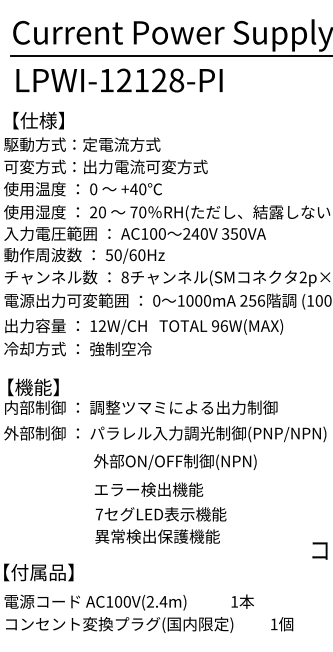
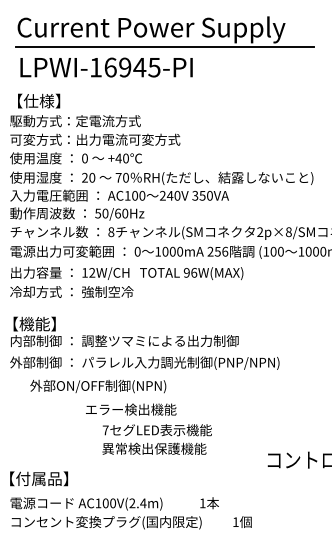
text: (150, 80) -> (132, 67), LPWI-12128-PI -> LPWI-16945-PI
text: (175, 462) -> (98, 386), moved
text: (160, 525) -> (156, 439), moved

